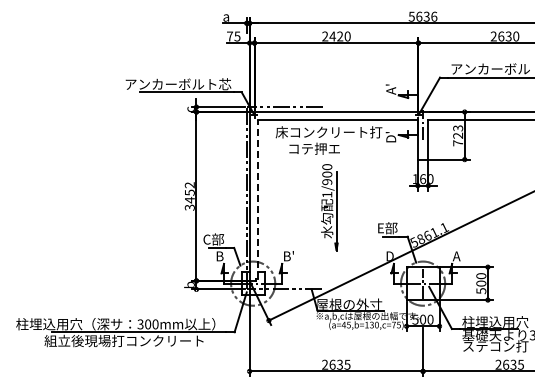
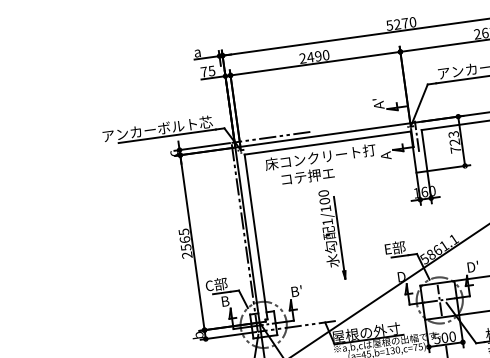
text: (426, 16) -> (404, 23), 5636 -> 5270
text: (340, 36) -> (318, 56), 2420 -> 2490
text: (390, 137) -> (384, 153), D' -> A
text: (327, 182) -> (326, 209), 1/900 -> 1/100
text: (189, 196) -> (185, 243), 3452 -> 2565
line: (257, 198) -> (255, 236), dashed -> solid
text: (458, 256) -> (472, 267), A -> D'

